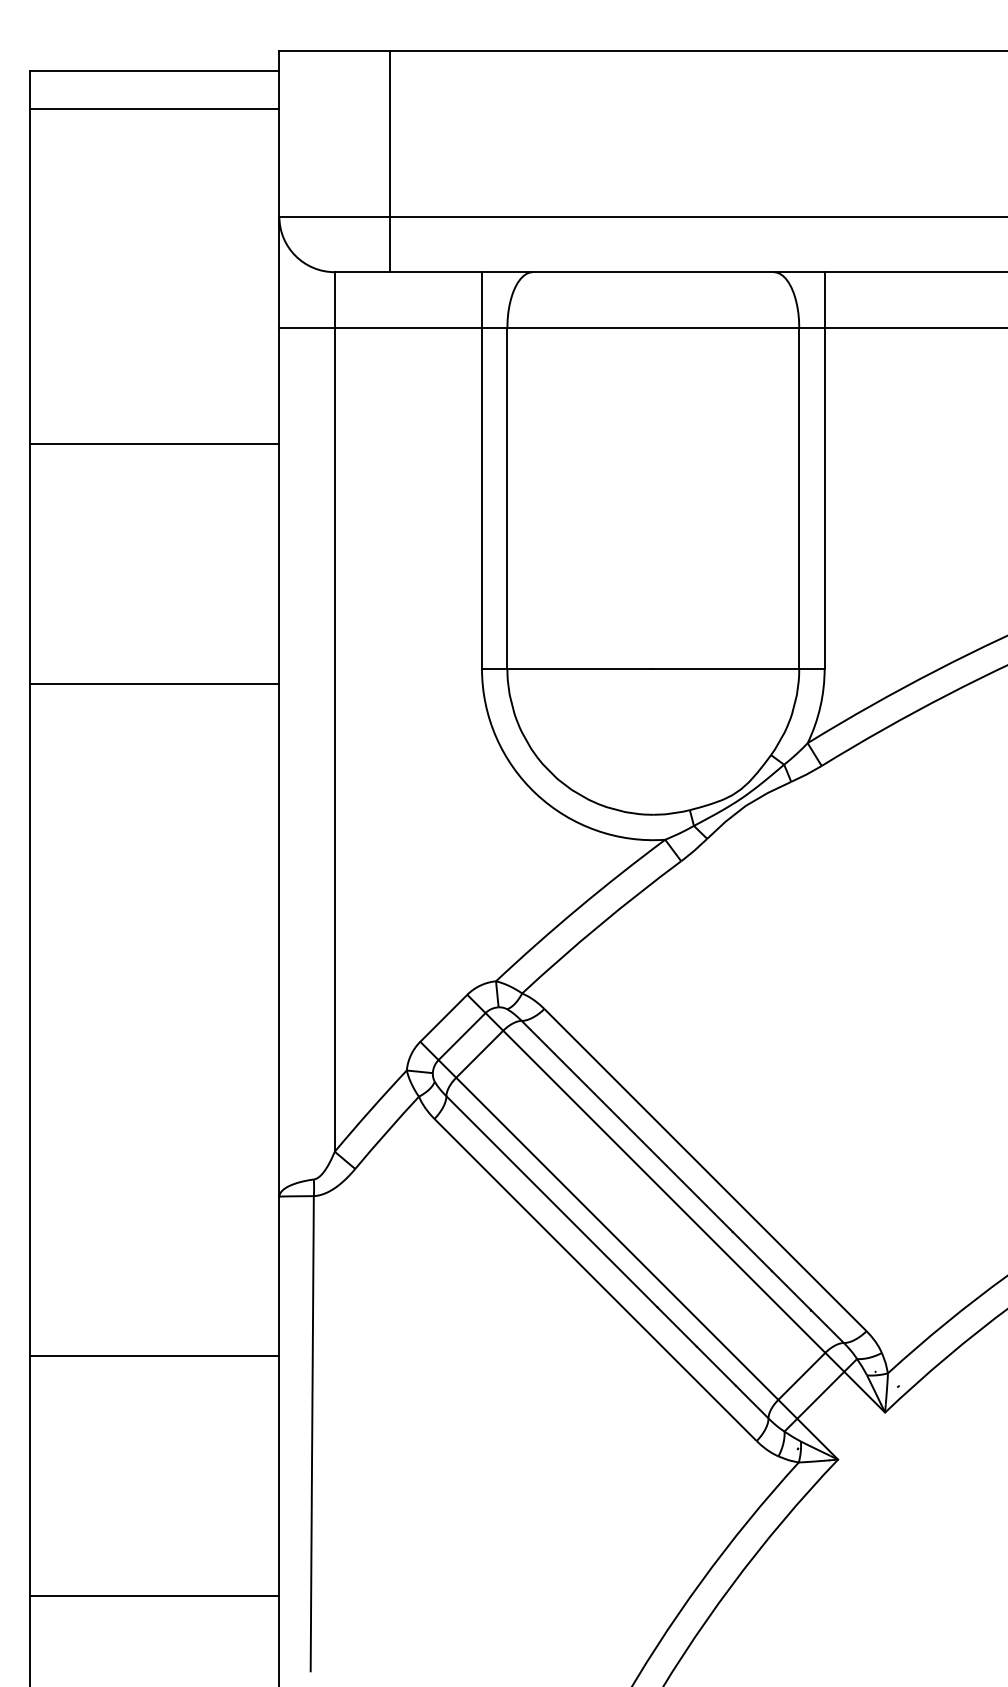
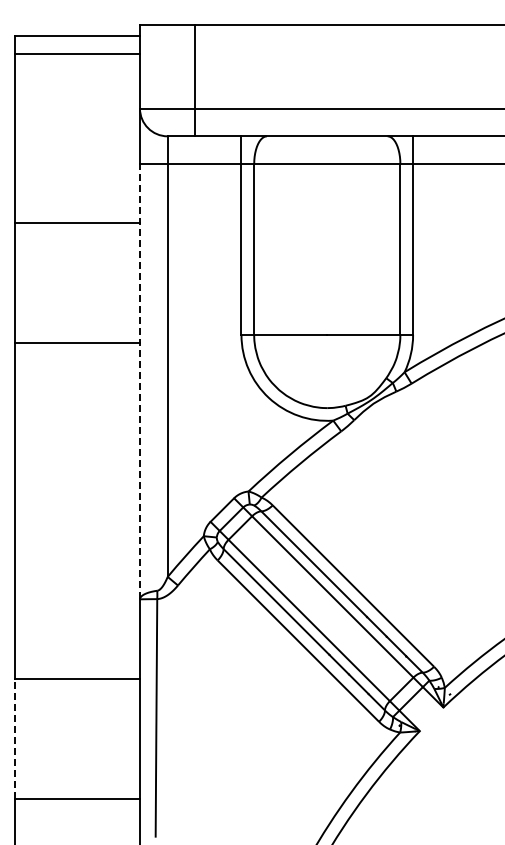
line: (278, 761) -> (139, 381), solid -> dashed
line: (30, 1474) -> (15, 738), solid -> dashed

